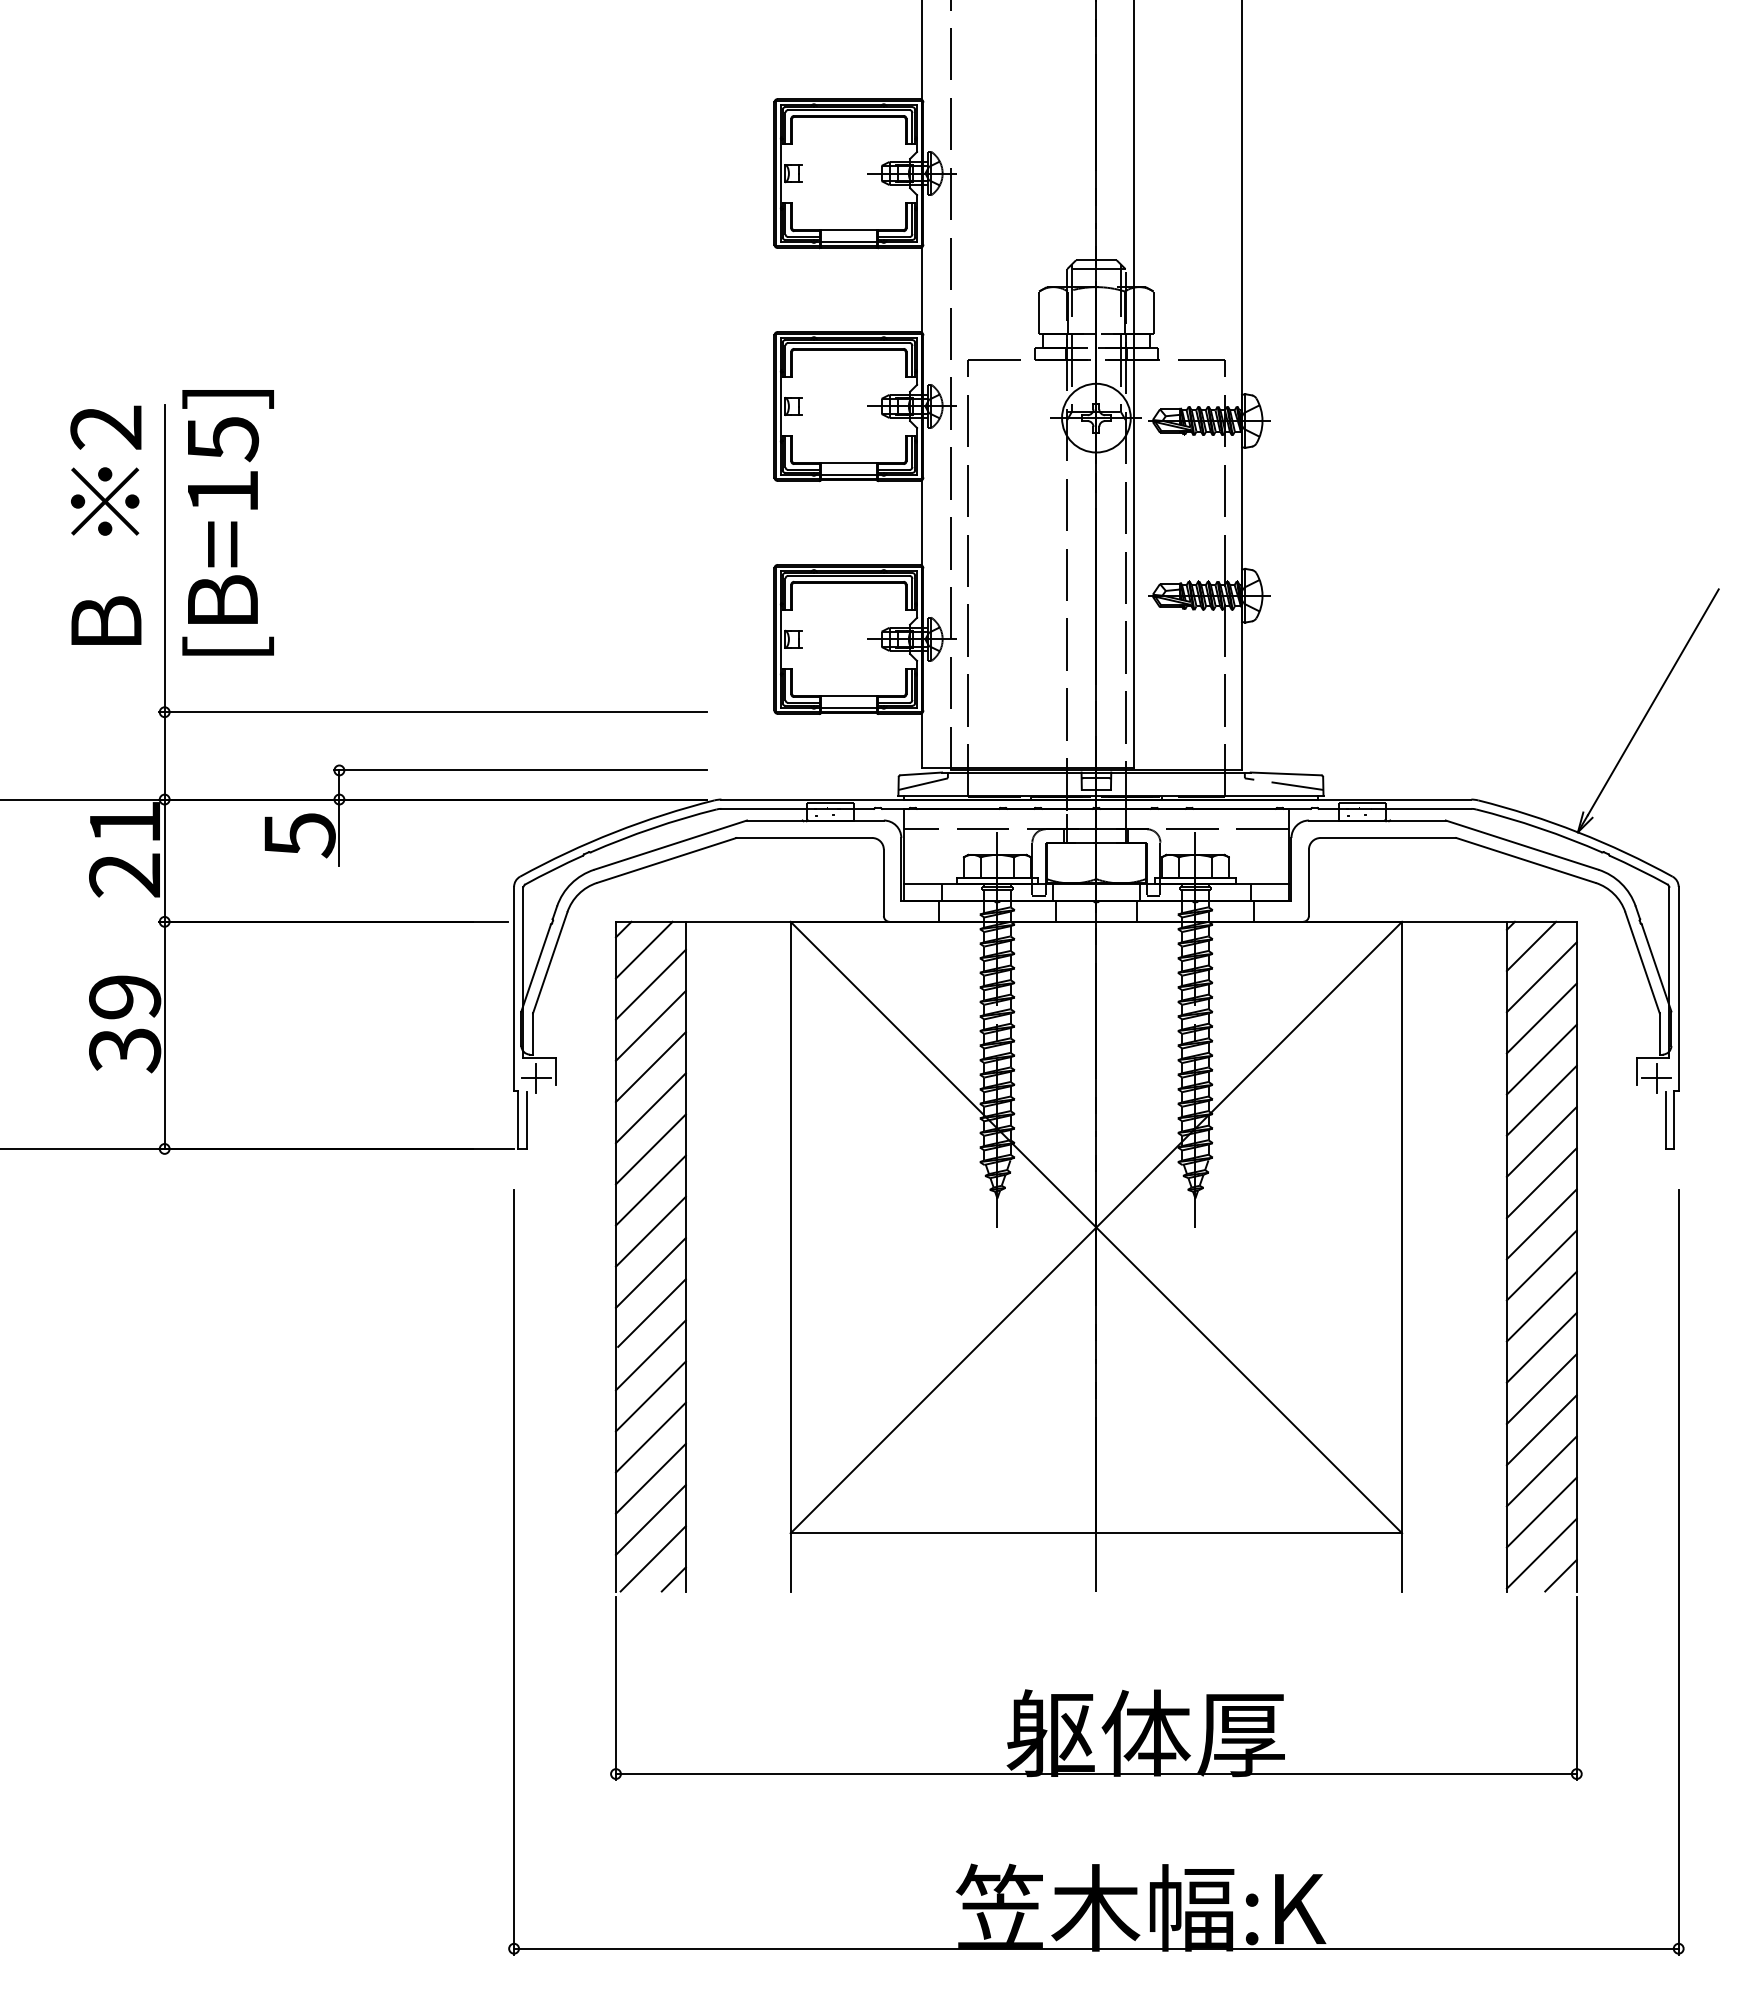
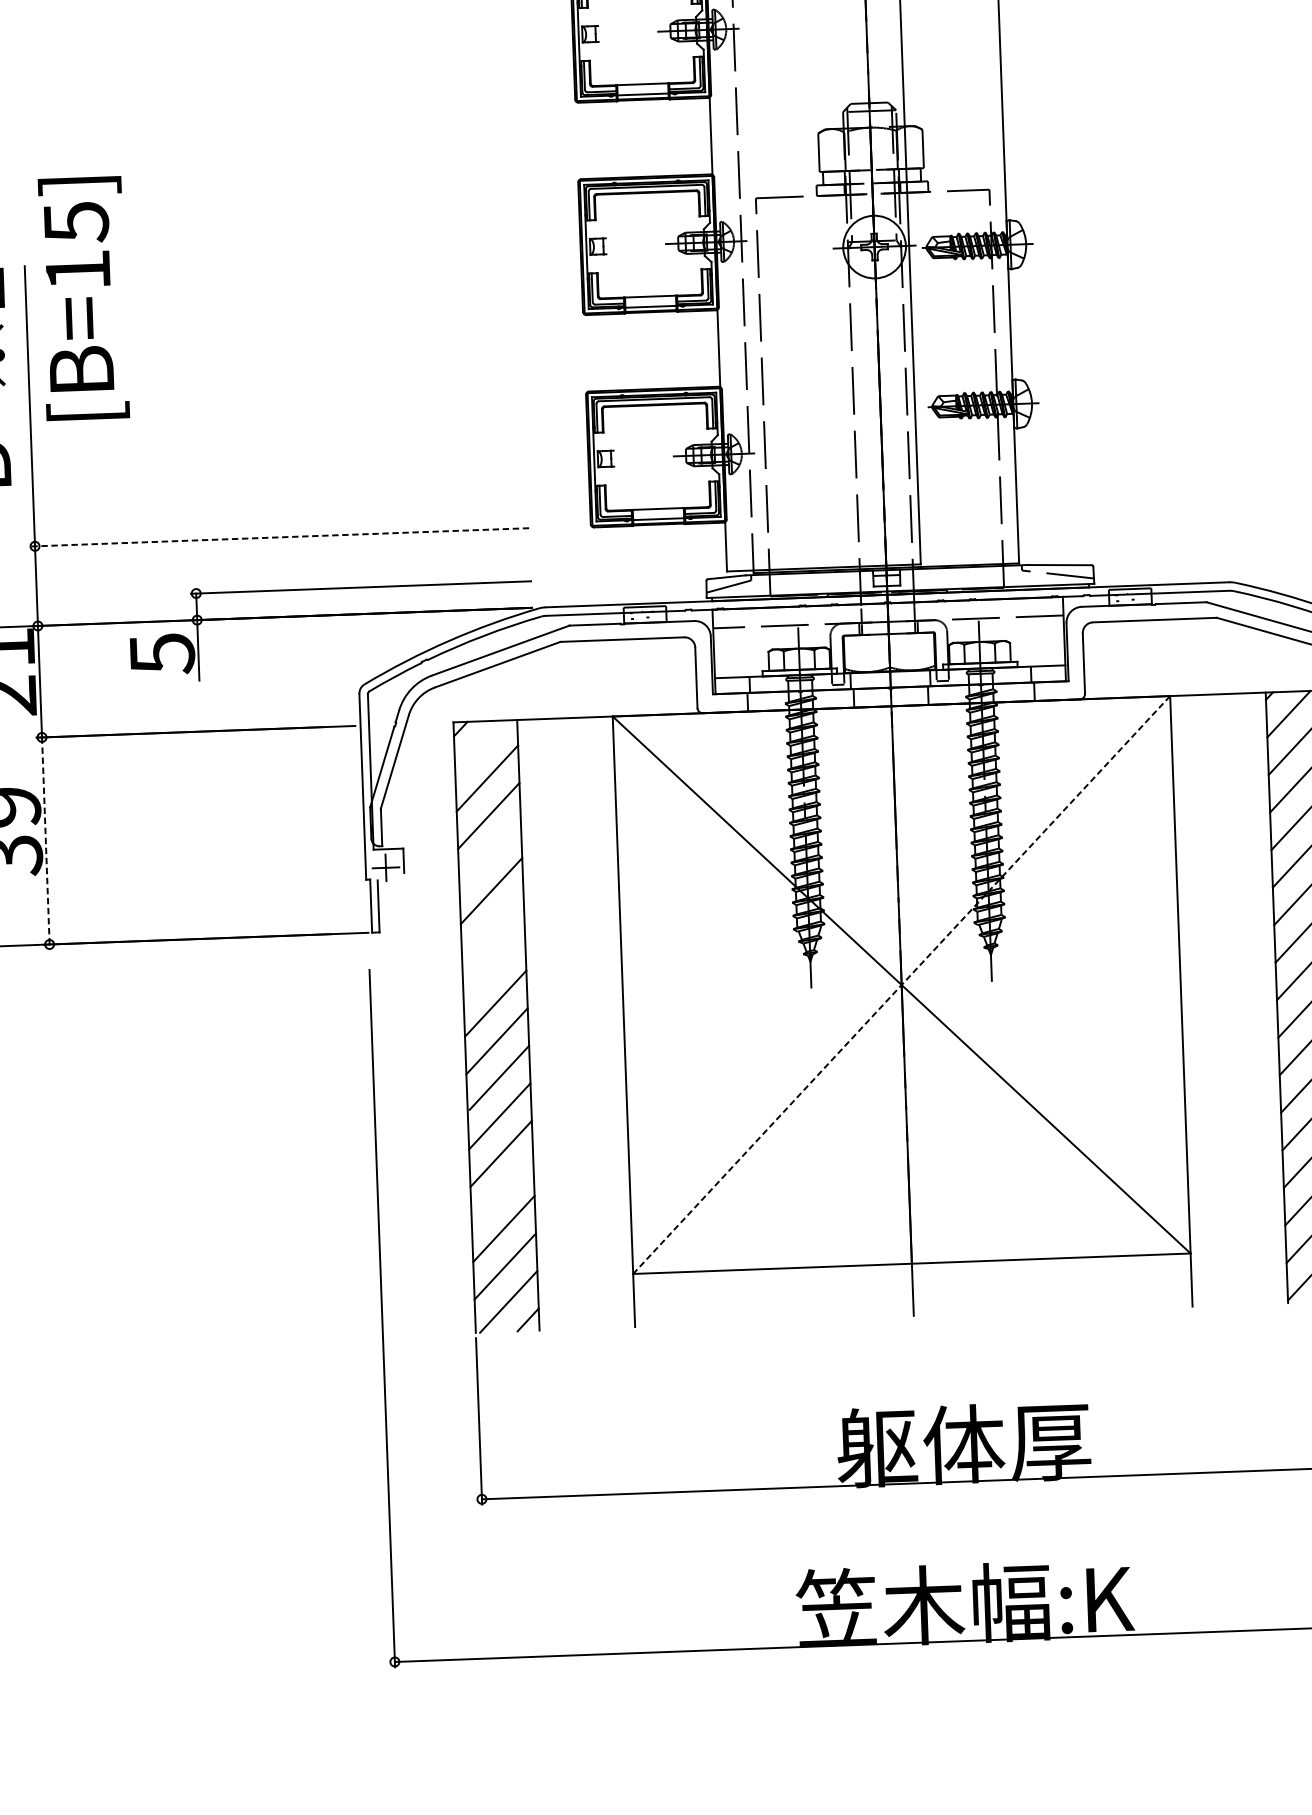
text: (227, 522) -> (83, 298), moved
line: (432, 712) -> (279, 537), solid -> dashed
line: (644, 949) -> (480, 746), removed
line: (164, 1035) -> (45, 841), solid -> dashed
line: (650, 1067) -> (489, 854), removed
line: (650, 1149) -> (492, 928), removed
line: (650, 1190) -> (493, 966), removed
line: (1096, 1227) -> (901, 984), solid -> dashed
line: (650, 1437) -> (502, 1191), removed

